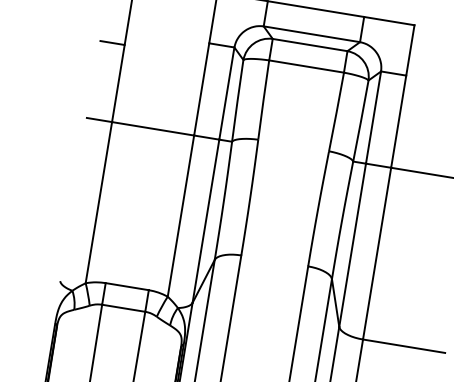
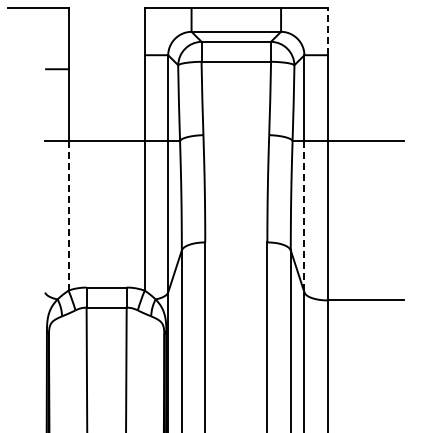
line: (410, 50) -> (327, 31), solid -> dashed
line: (98, 202) -> (68, 215), solid -> dashed
line: (352, 245) -> (304, 216), solid -> dashed

